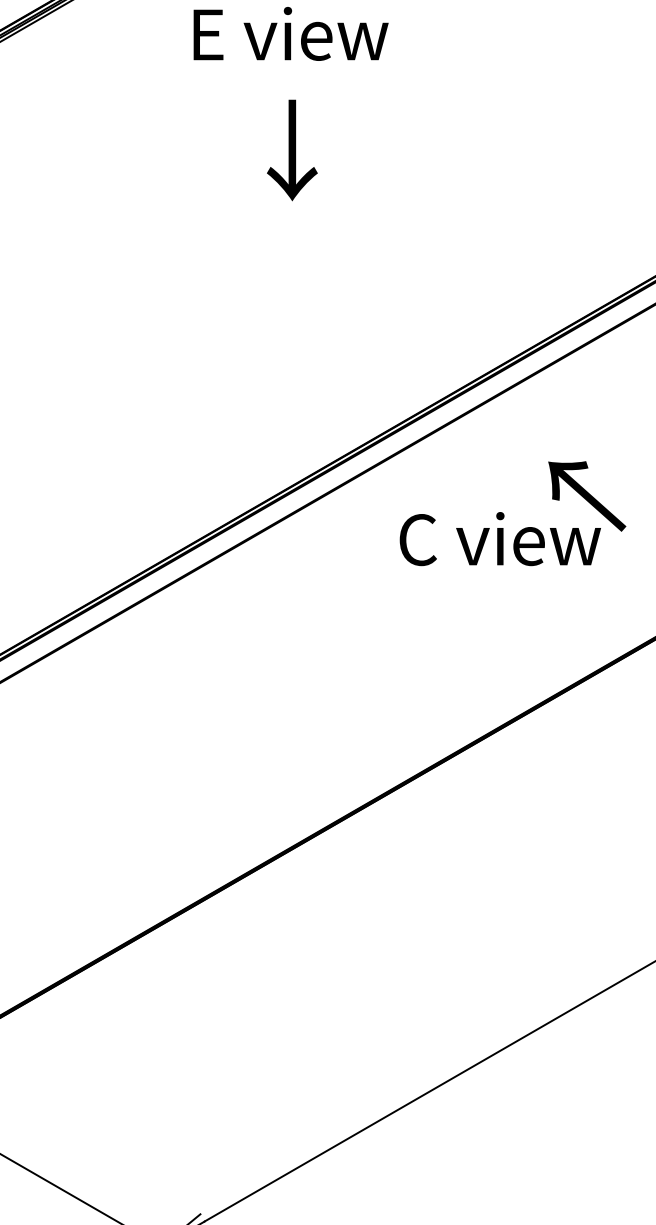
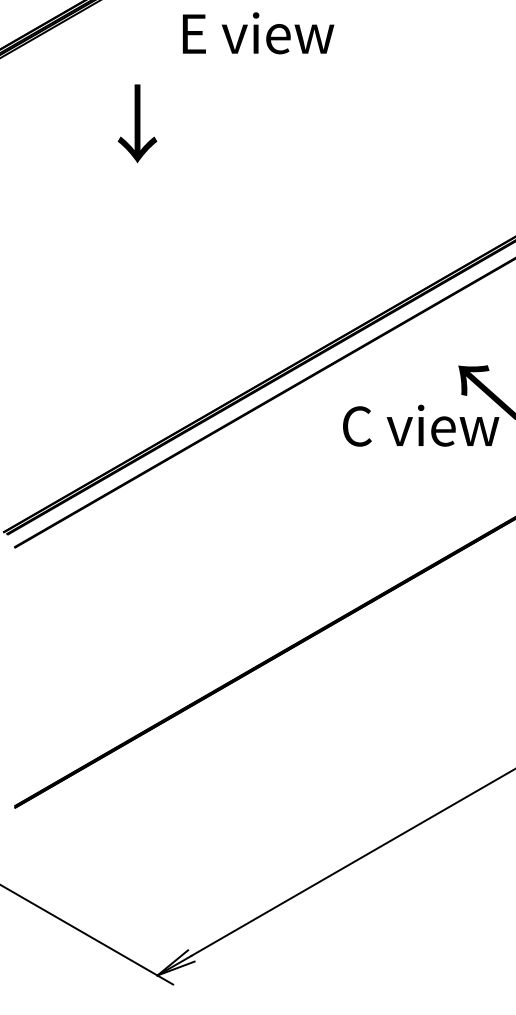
text: (292, 150) -> (137, 123), moved

